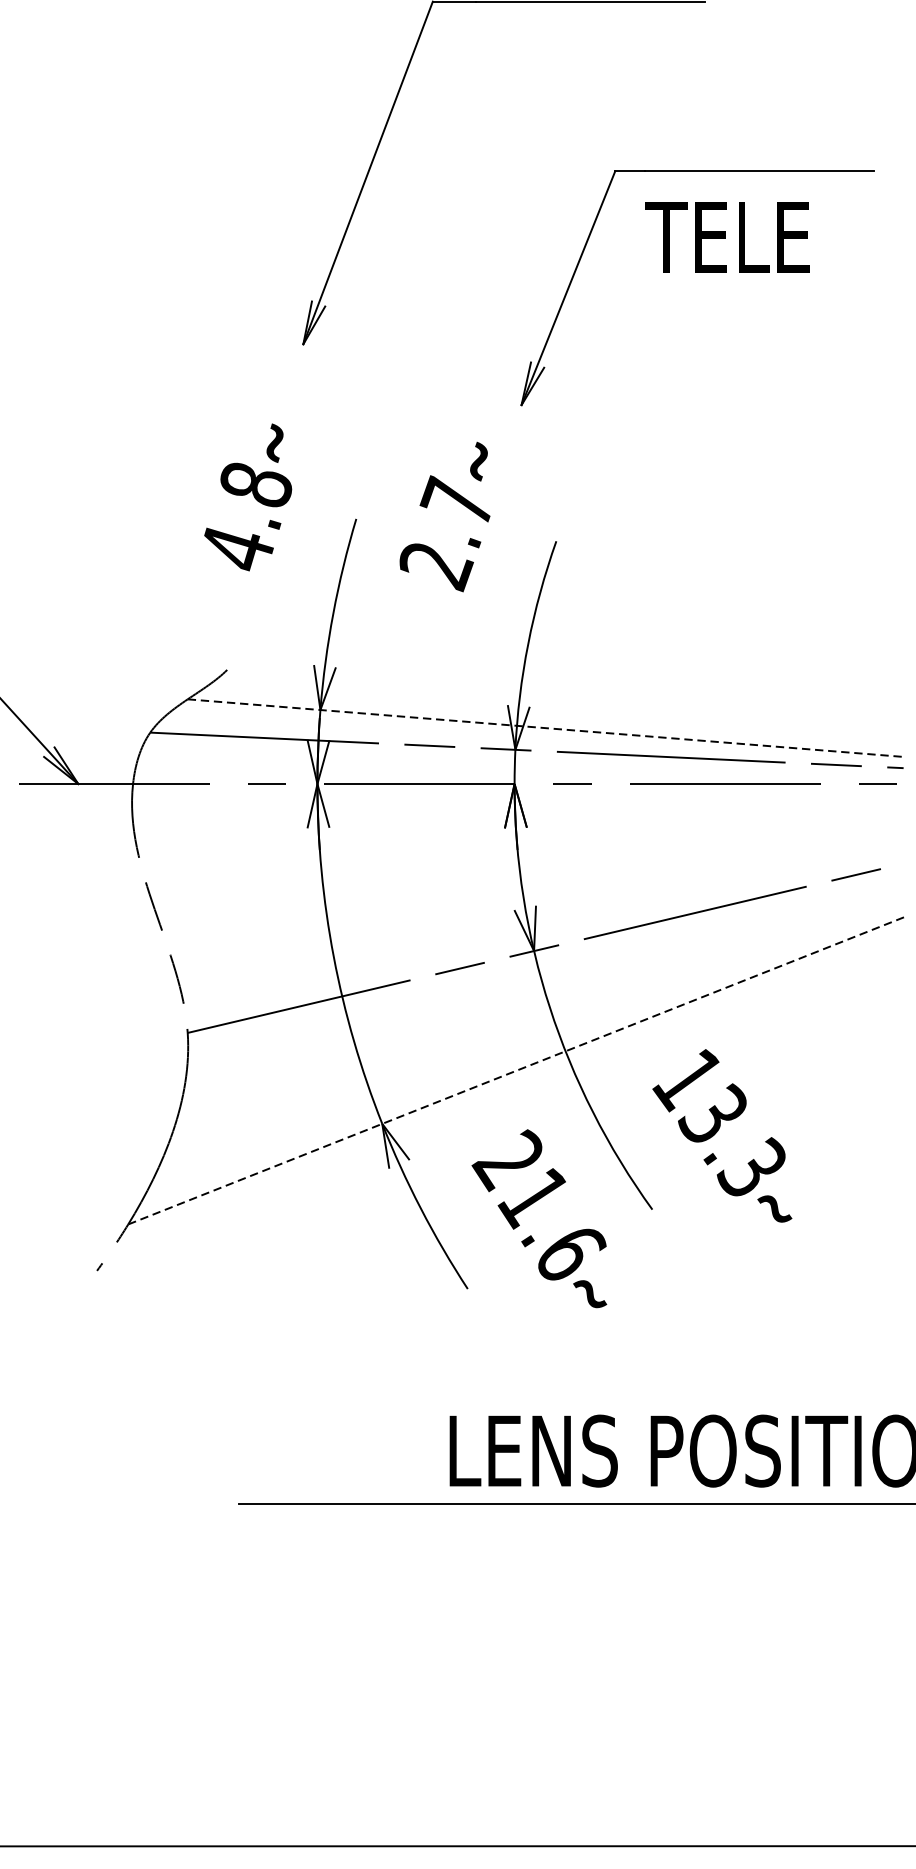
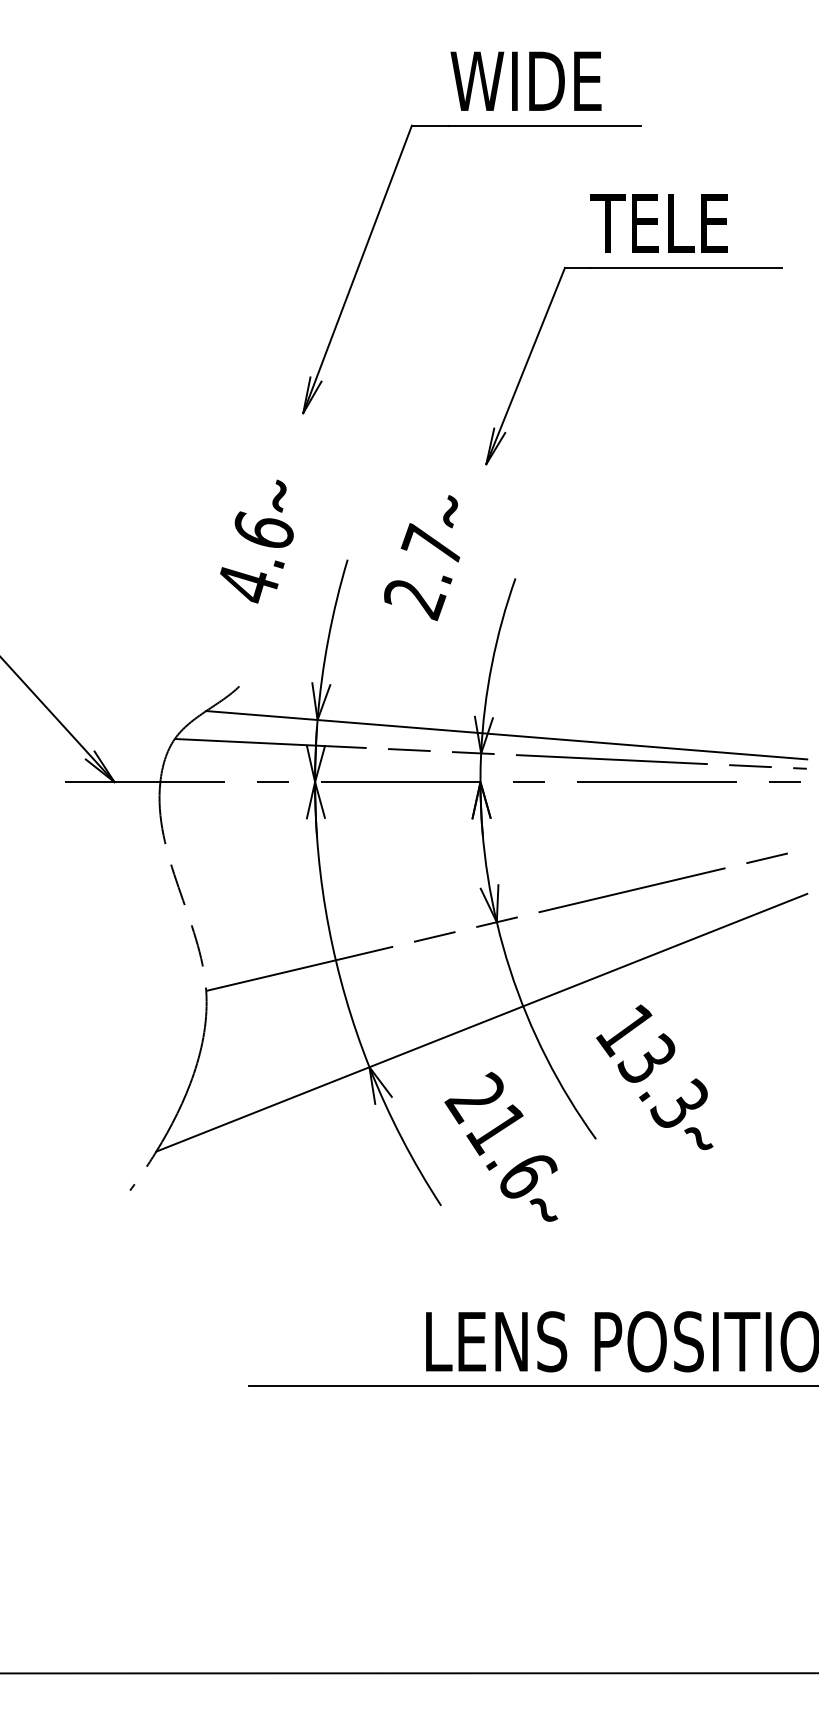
text: (726, 237) -> (658, 223), moved
text: (255, 484) -> (263, 530), 4.8 -> 4.6
line: (546, 728) -> (507, 735), dashed -> solid
line: (516, 1070) -> (482, 1022), dashed -> solid

